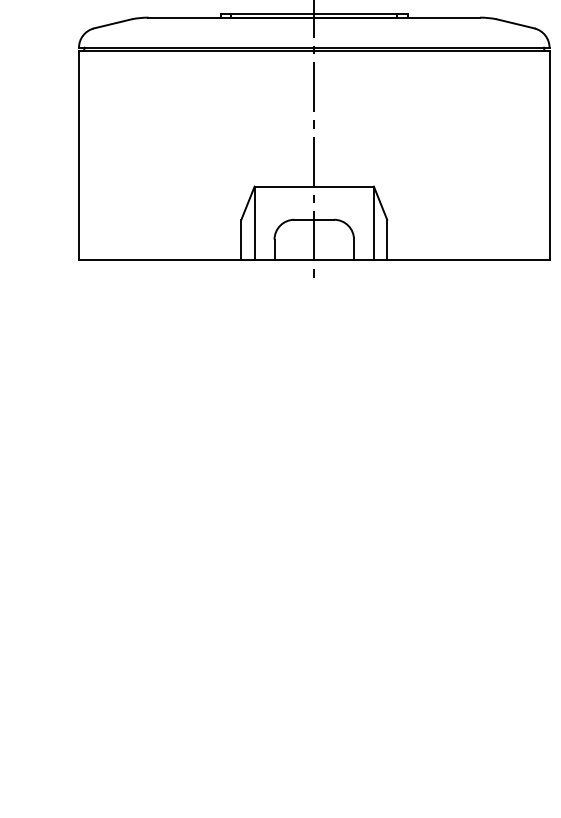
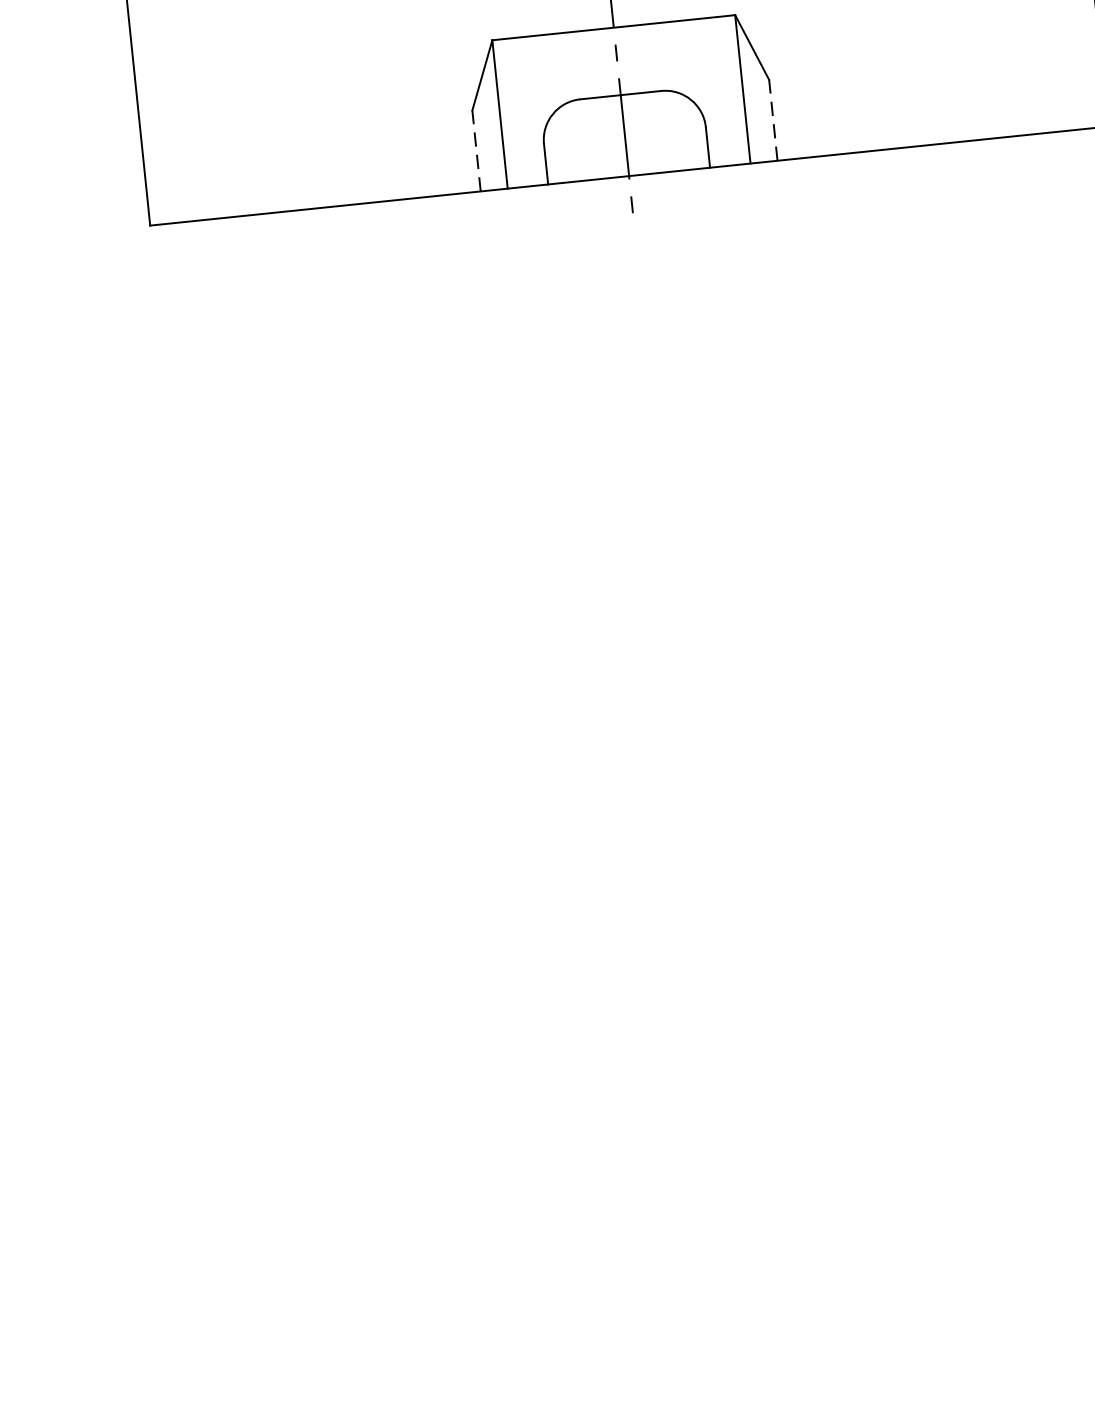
line: (241, 239) -> (476, 150), solid -> dashed
line: (387, 239) -> (773, 119), solid -> dashed

